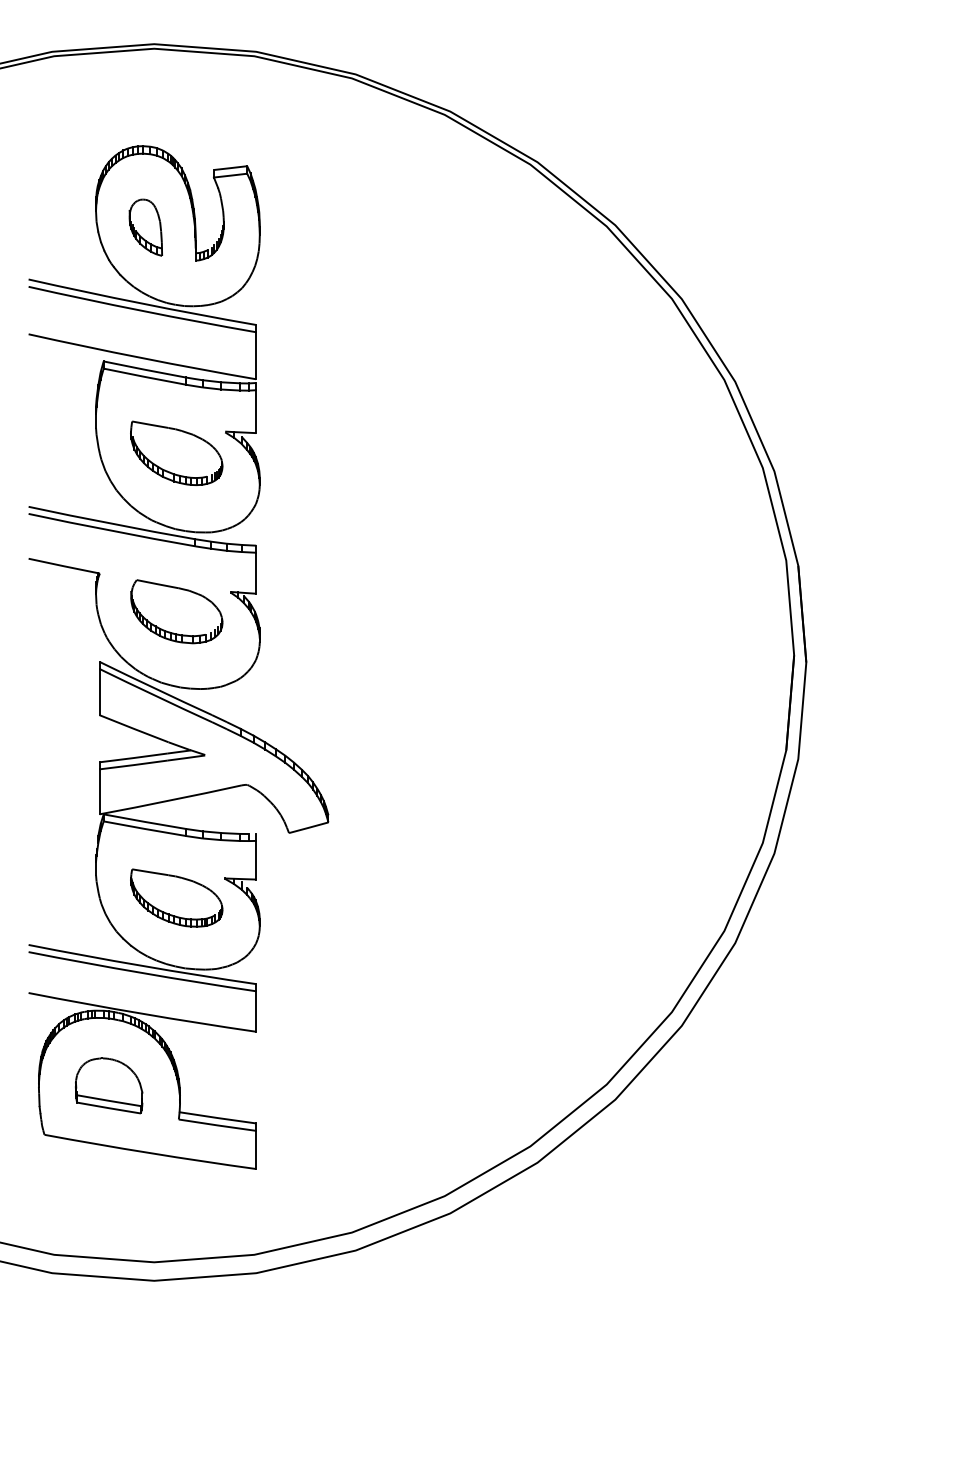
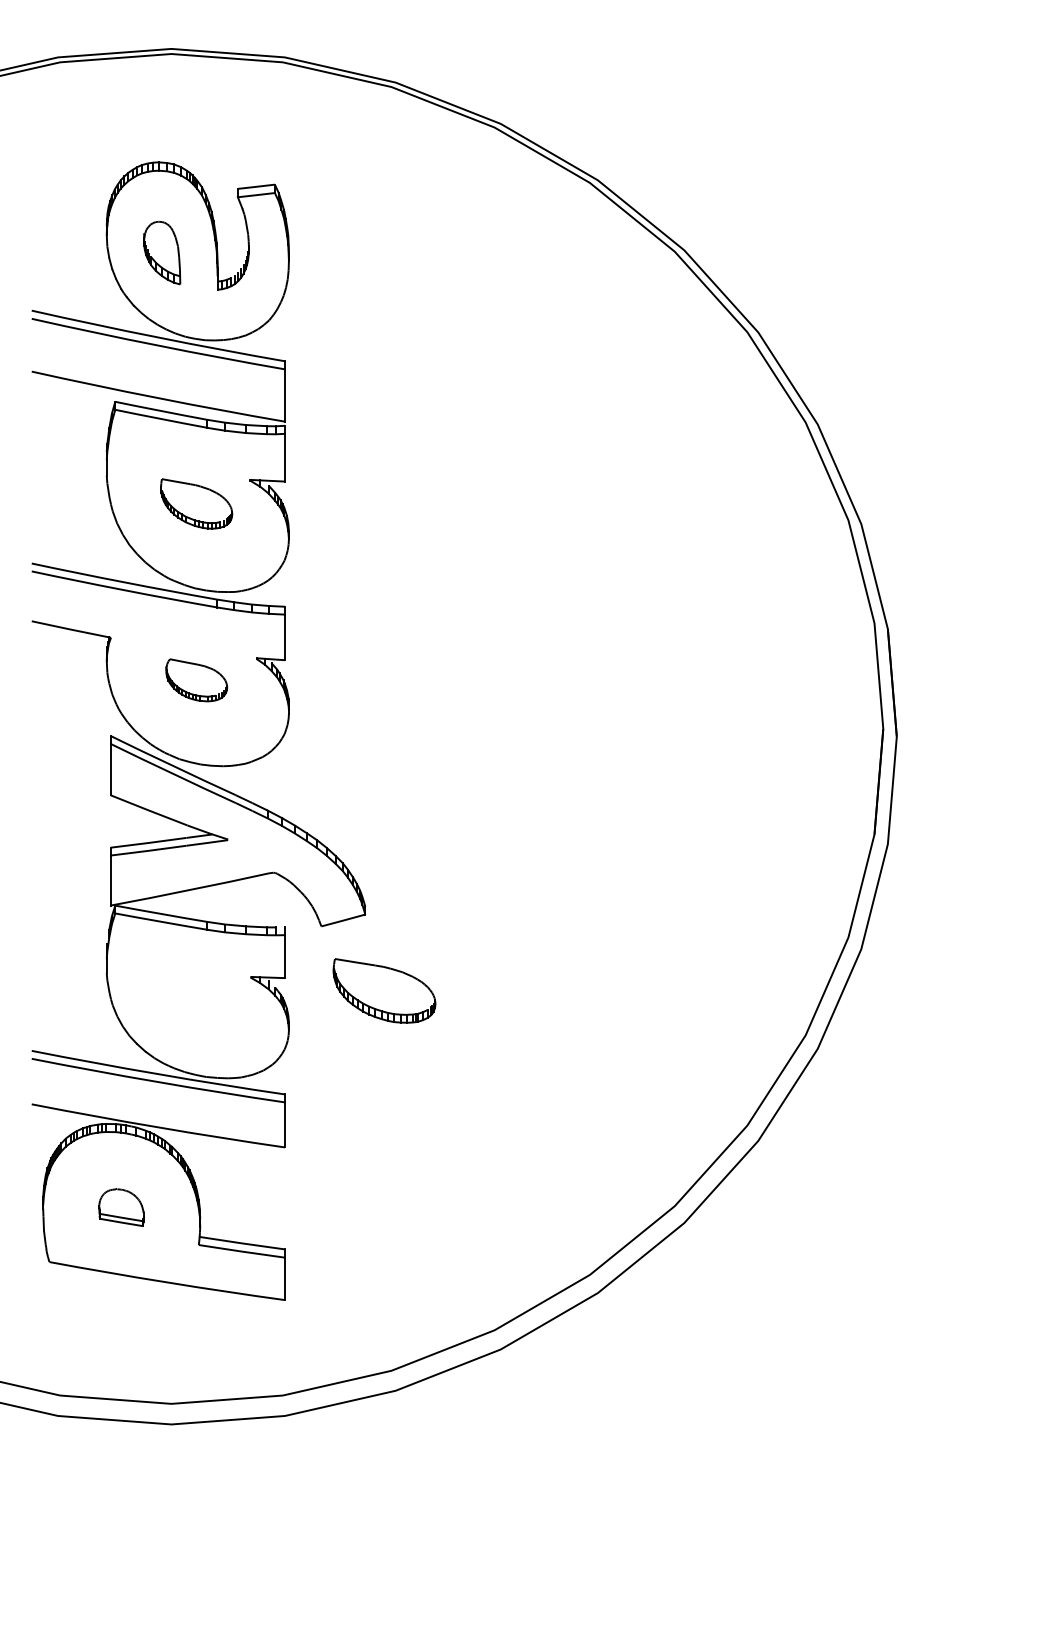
part: (176, 452) -> (196, 503), size x0.7
part: (176, 611) -> (196, 679), size x0.6
part: (176, 897) -> (384, 990), moved
part: (109, 1085) -> (121, 1207), size x0.6

